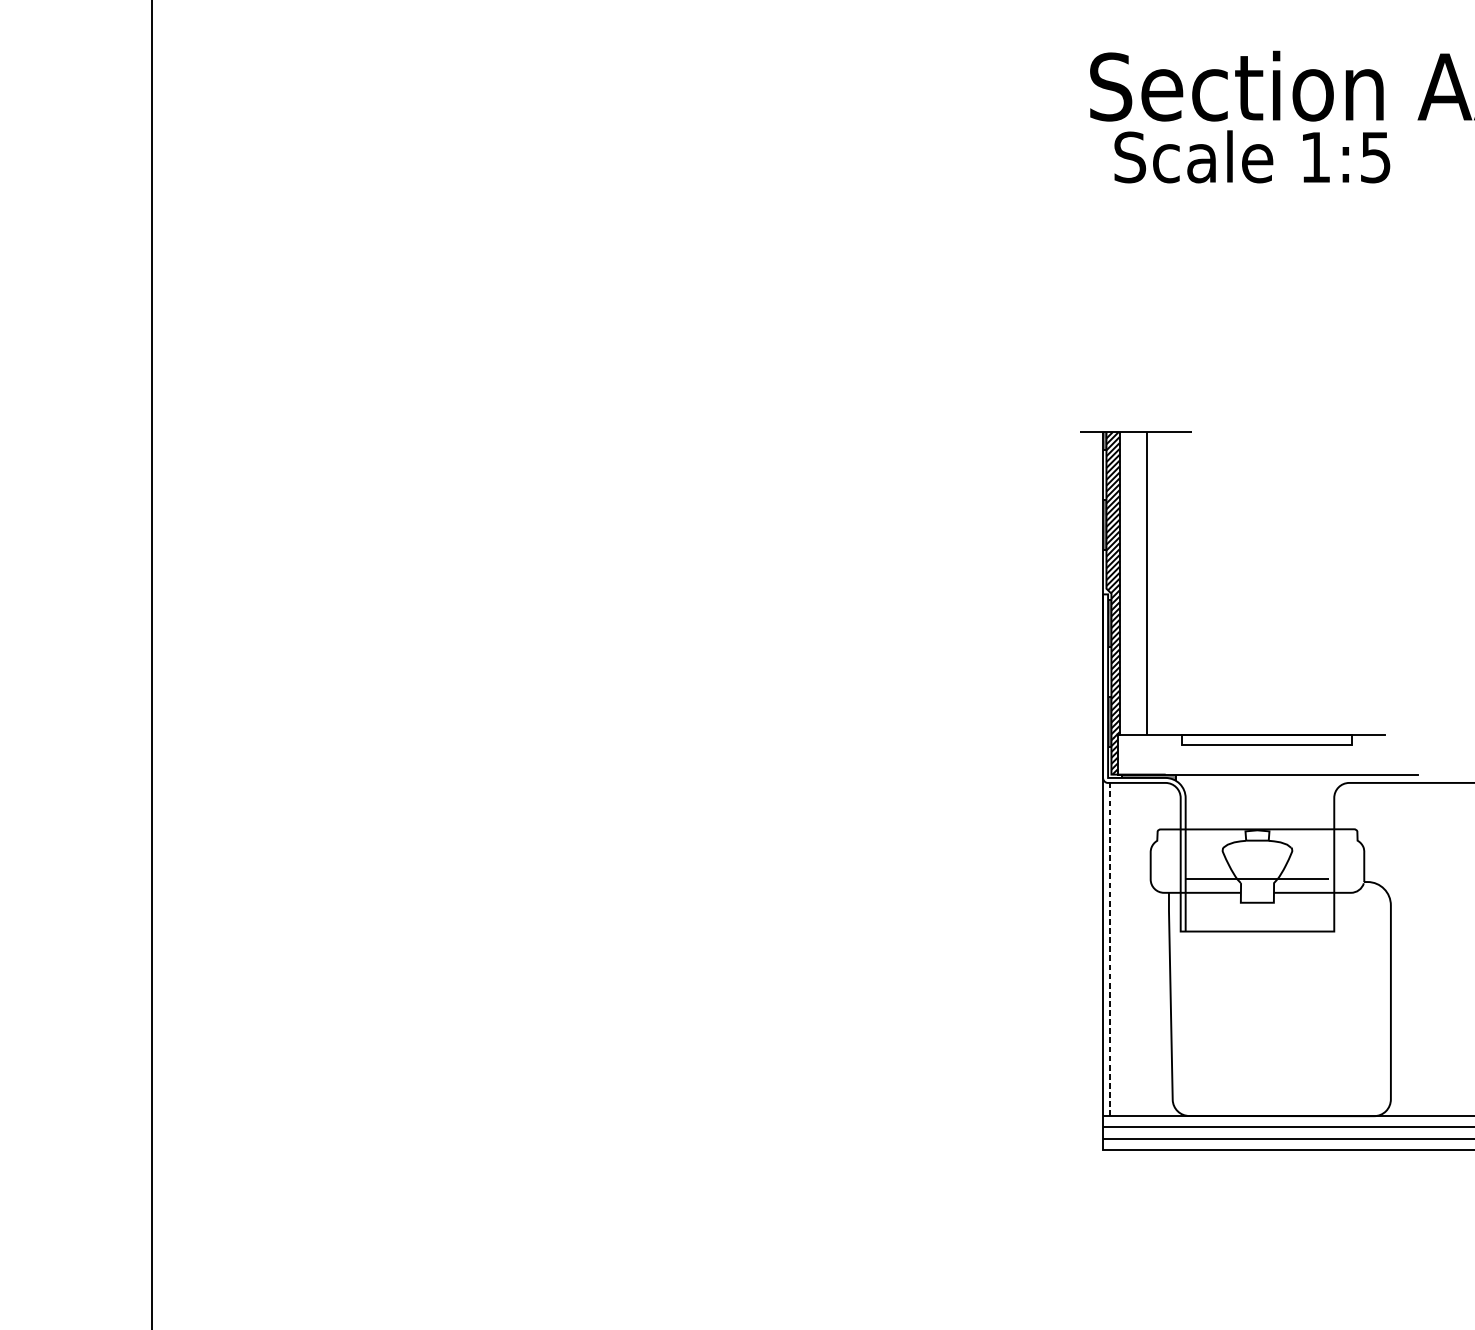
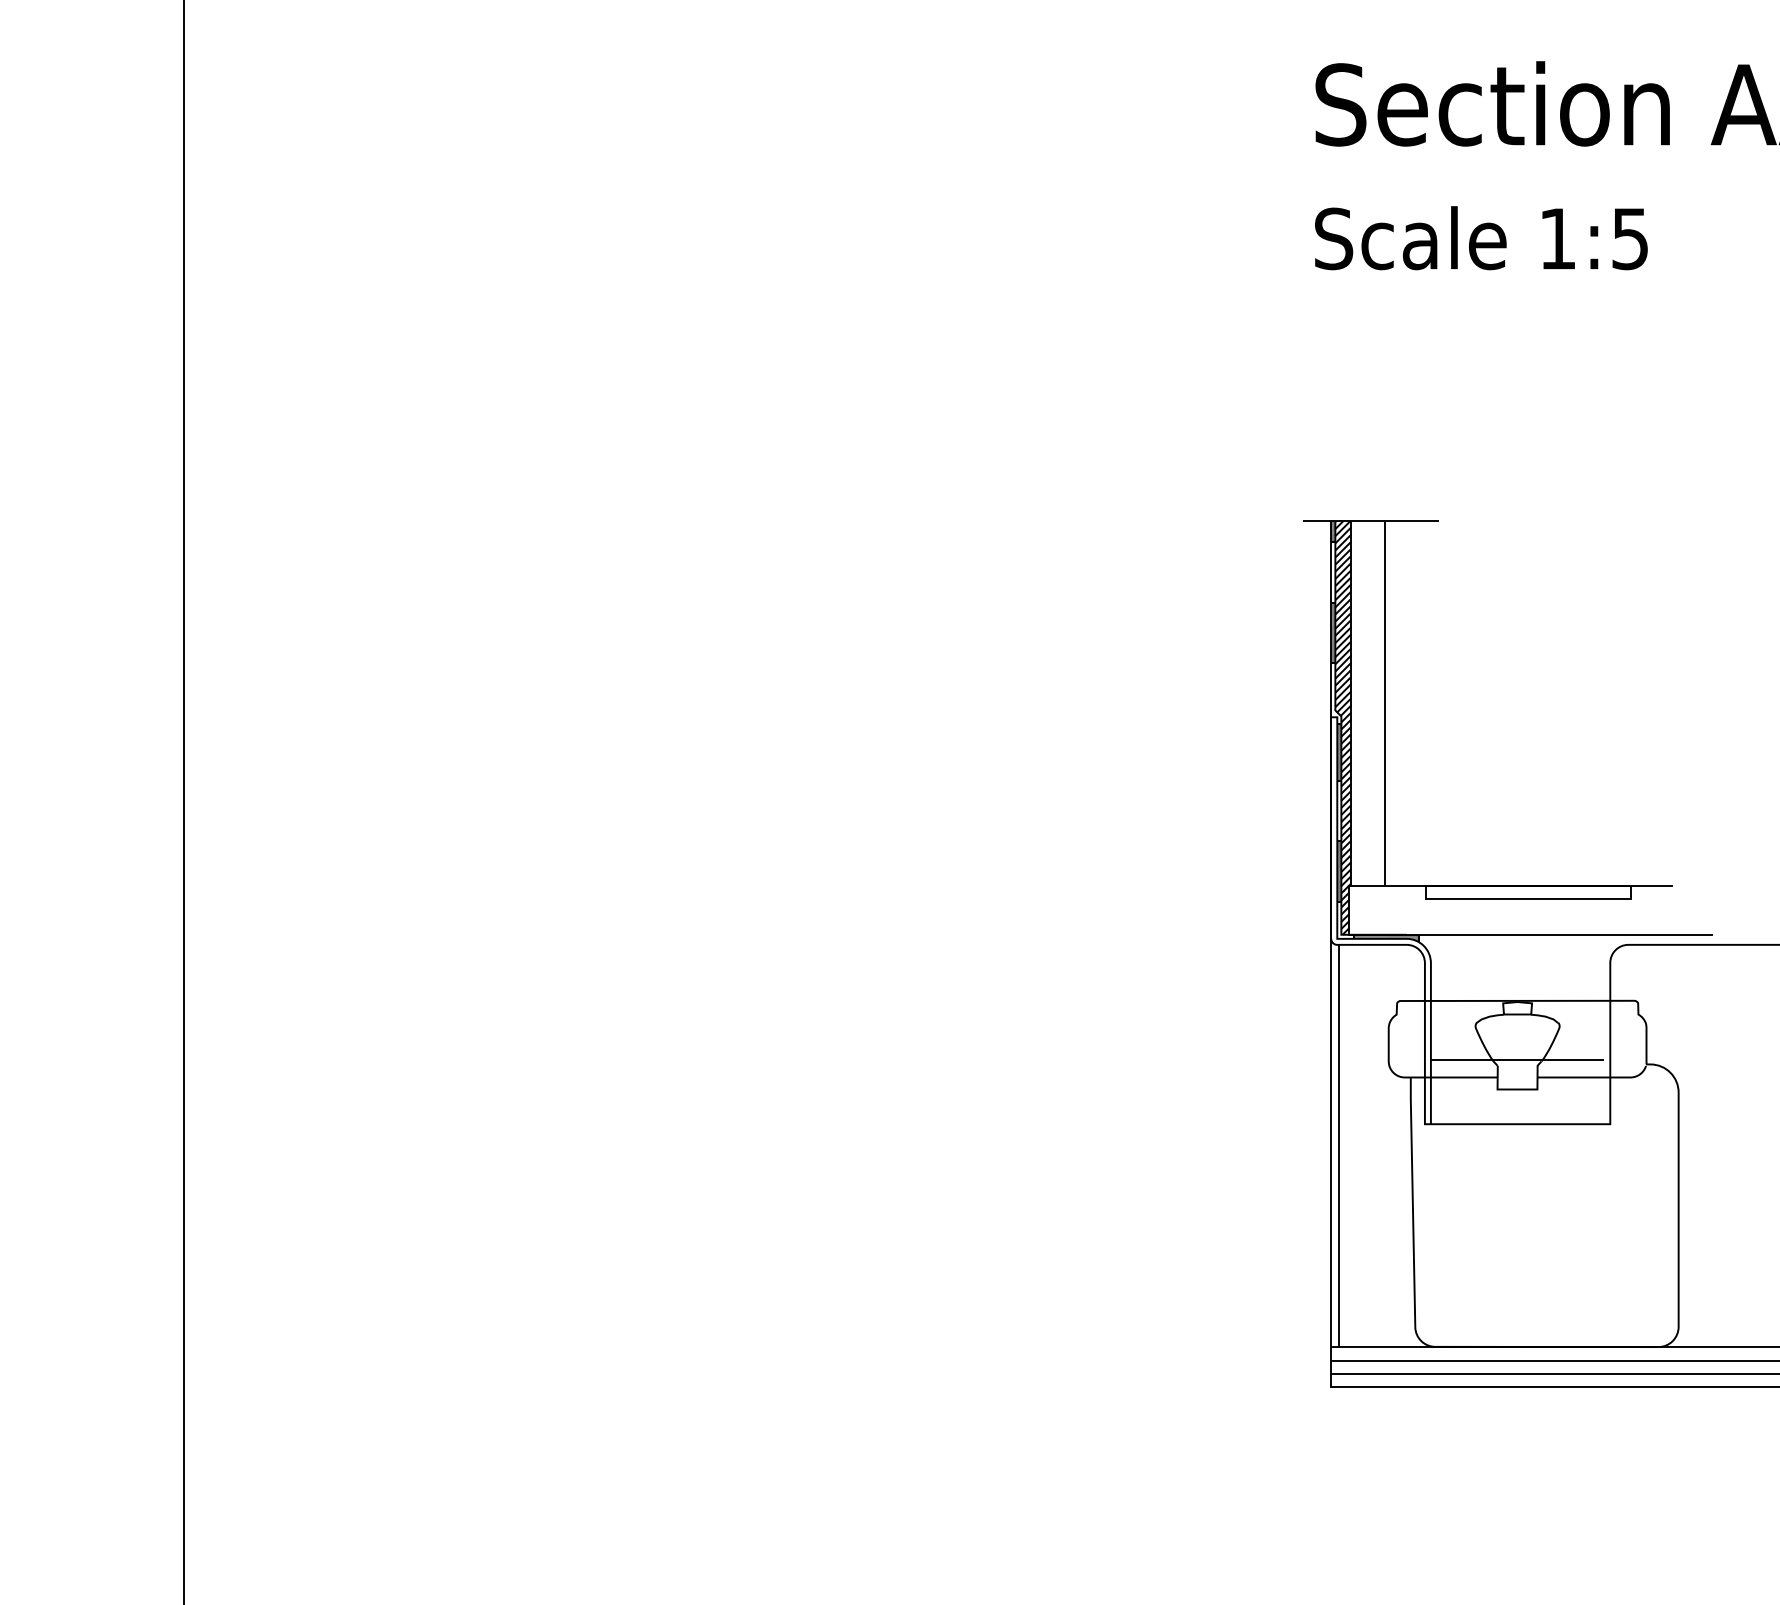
text: (1252, 157) -> (1481, 238), moved
line: (1109, 949) -> (1339, 1145), dashed -> solid

